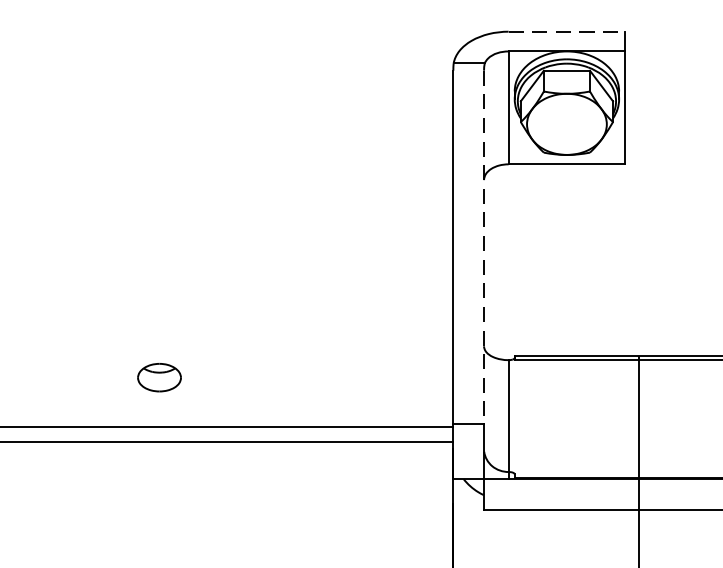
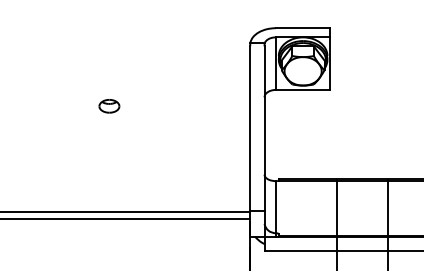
line: (567, 32) -> (303, 28), dashed -> solid
line: (483, 249) -> (264, 129), dashed -> solid
part: (159, 378) -> (109, 106), moved

